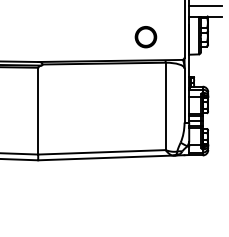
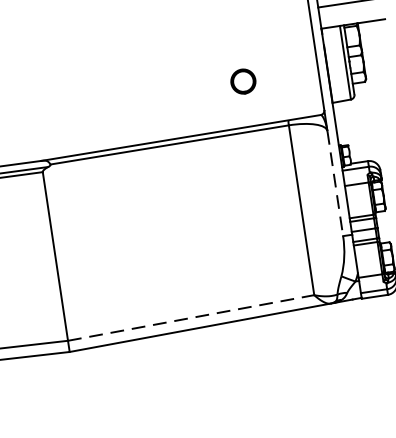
part: (145, 37) -> (242, 82), size x0.6
line: (184, 96) -> (335, 185), solid -> dashed
line: (101, 152) -> (190, 318), solid -> dashed

